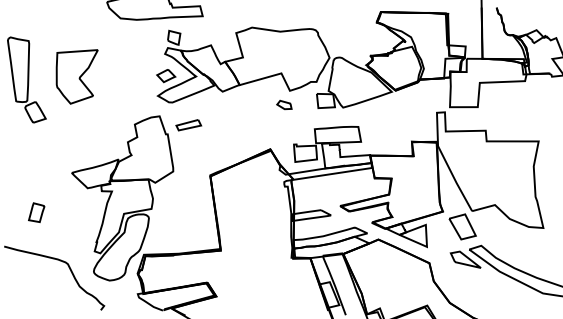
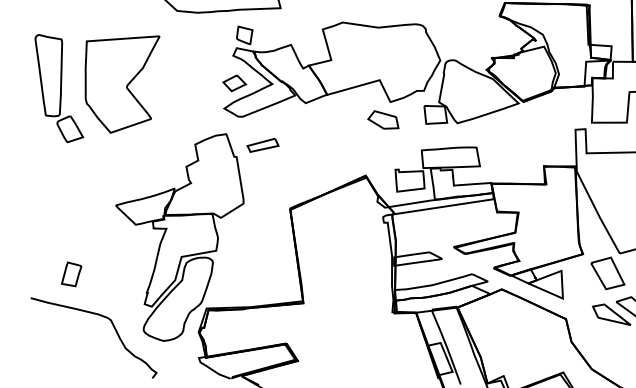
part: (77, 76) -> (122, 84), size x1.43
part: (284, 104) -> (383, 119), size x1.67
part: (36, 212) -> (71, 274), moved

